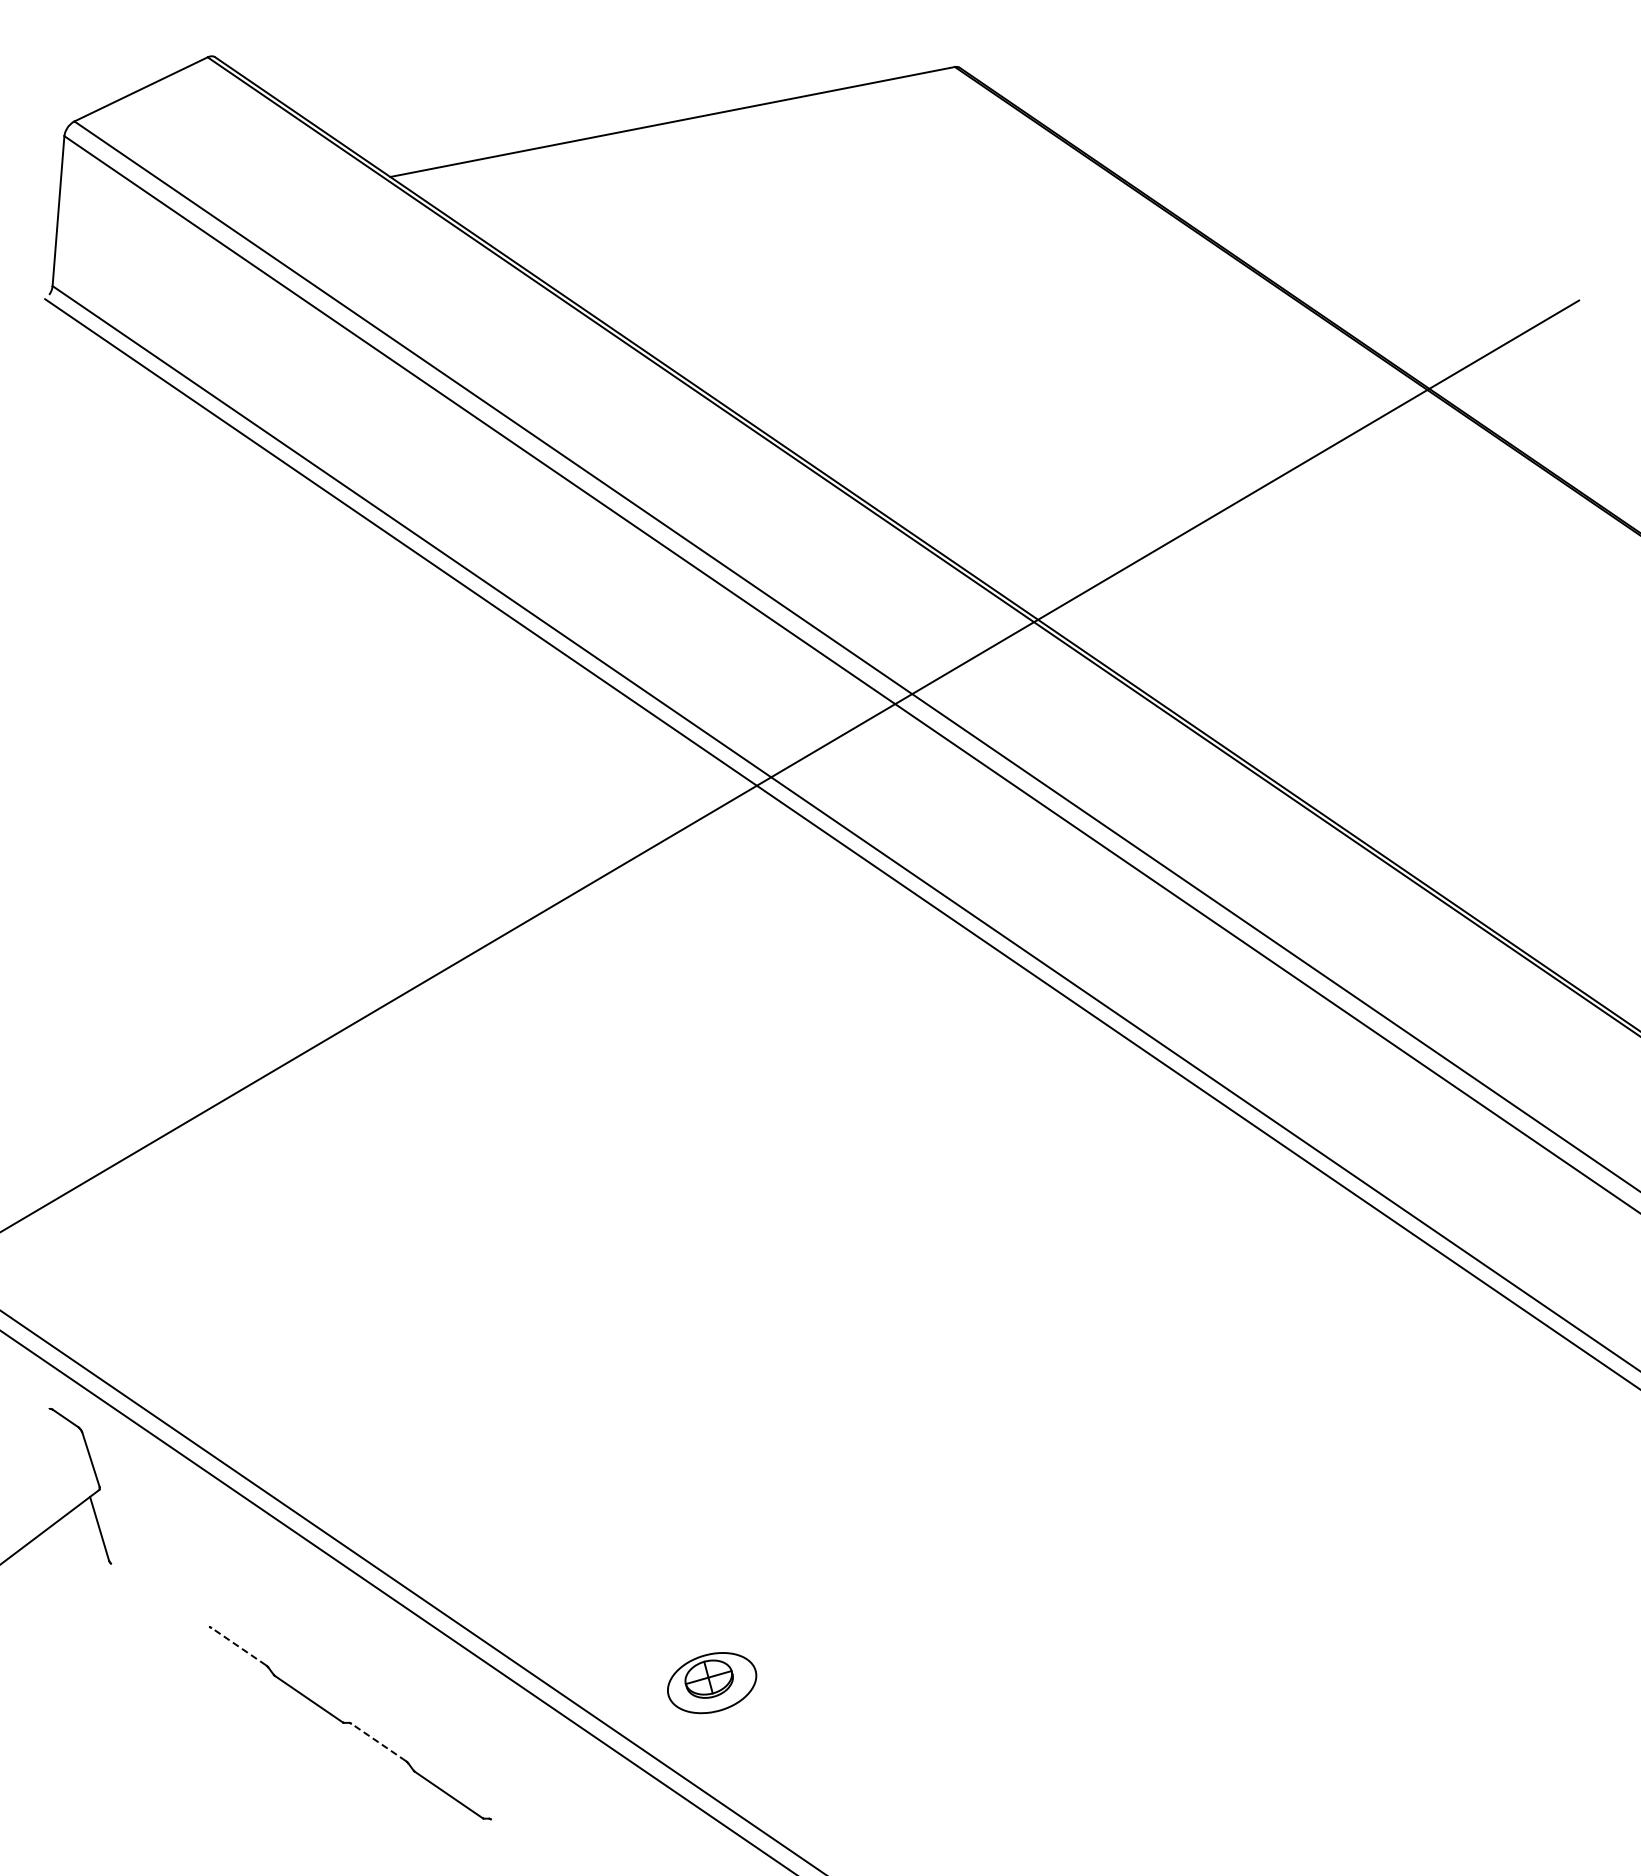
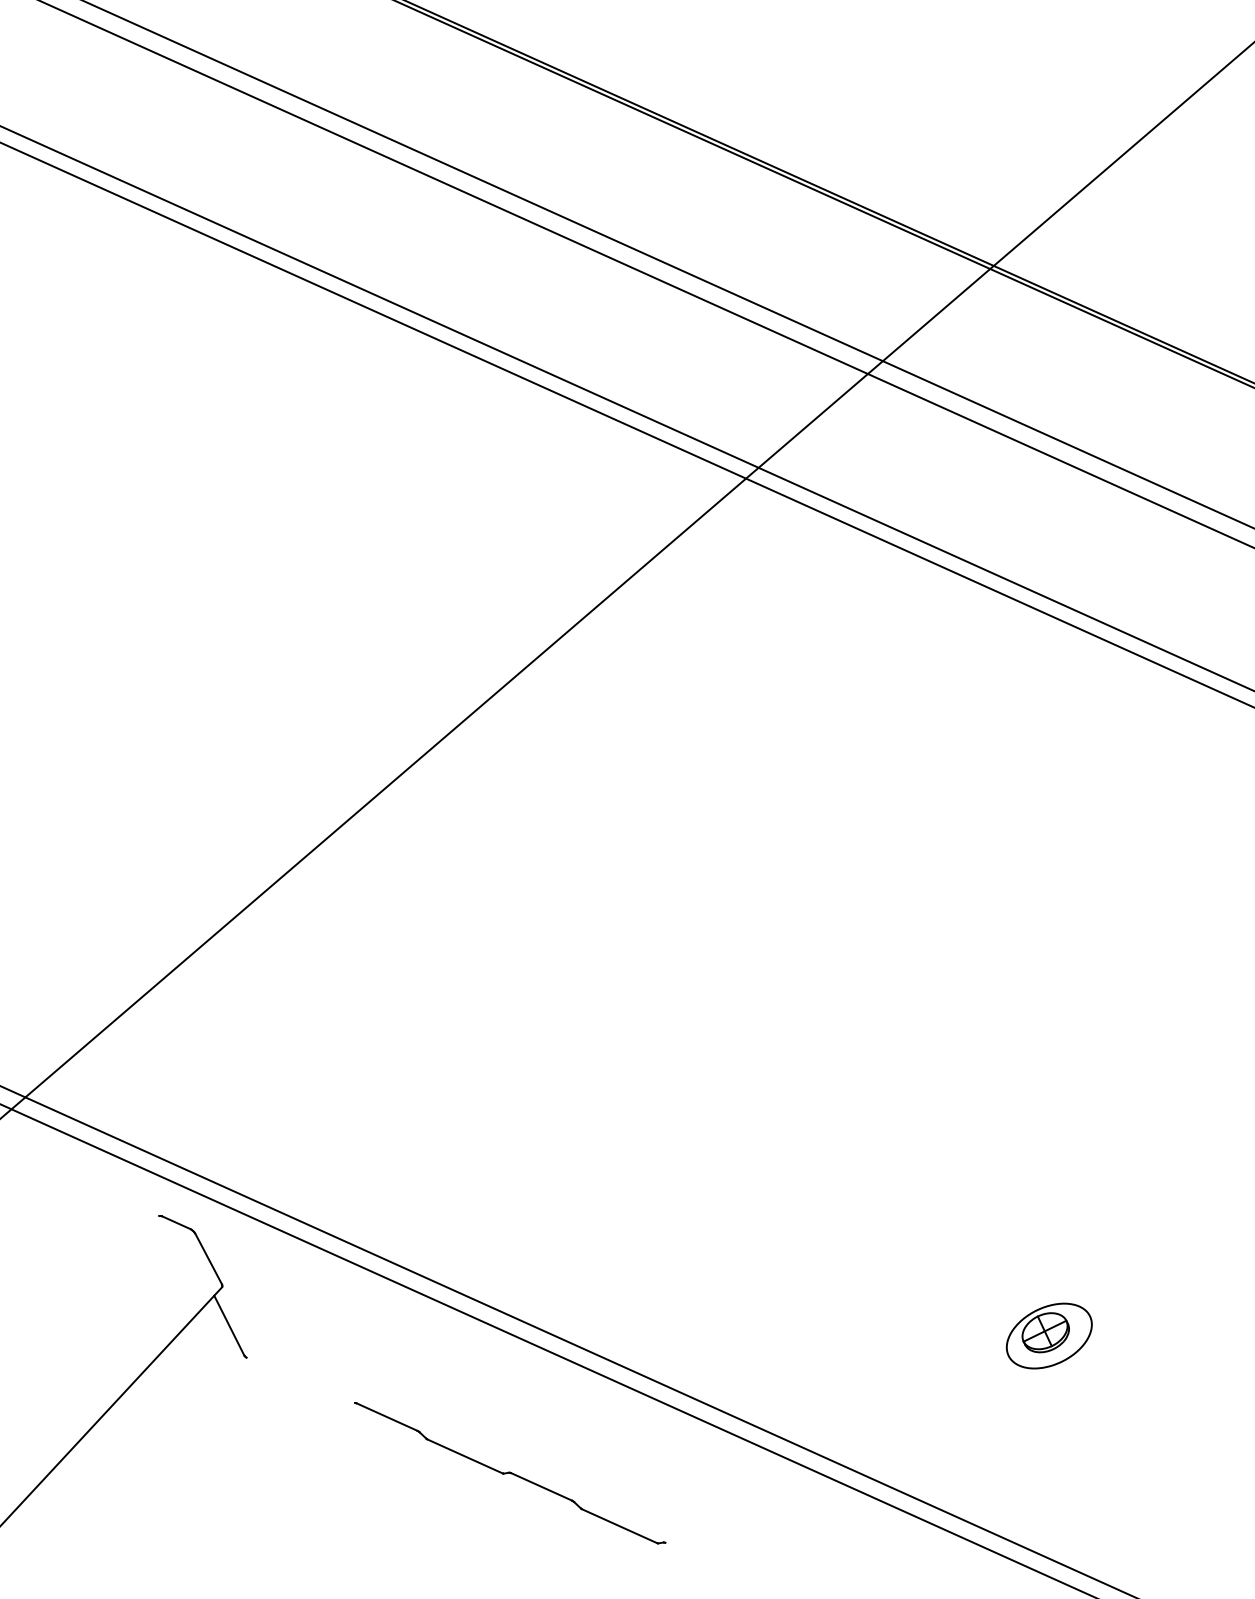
line: (238, 1646) -> (386, 1416), dashed -> solid
part: (712, 1683) -> (1049, 1336), moved
line: (378, 1742) -> (541, 1486), dashed -> solid

